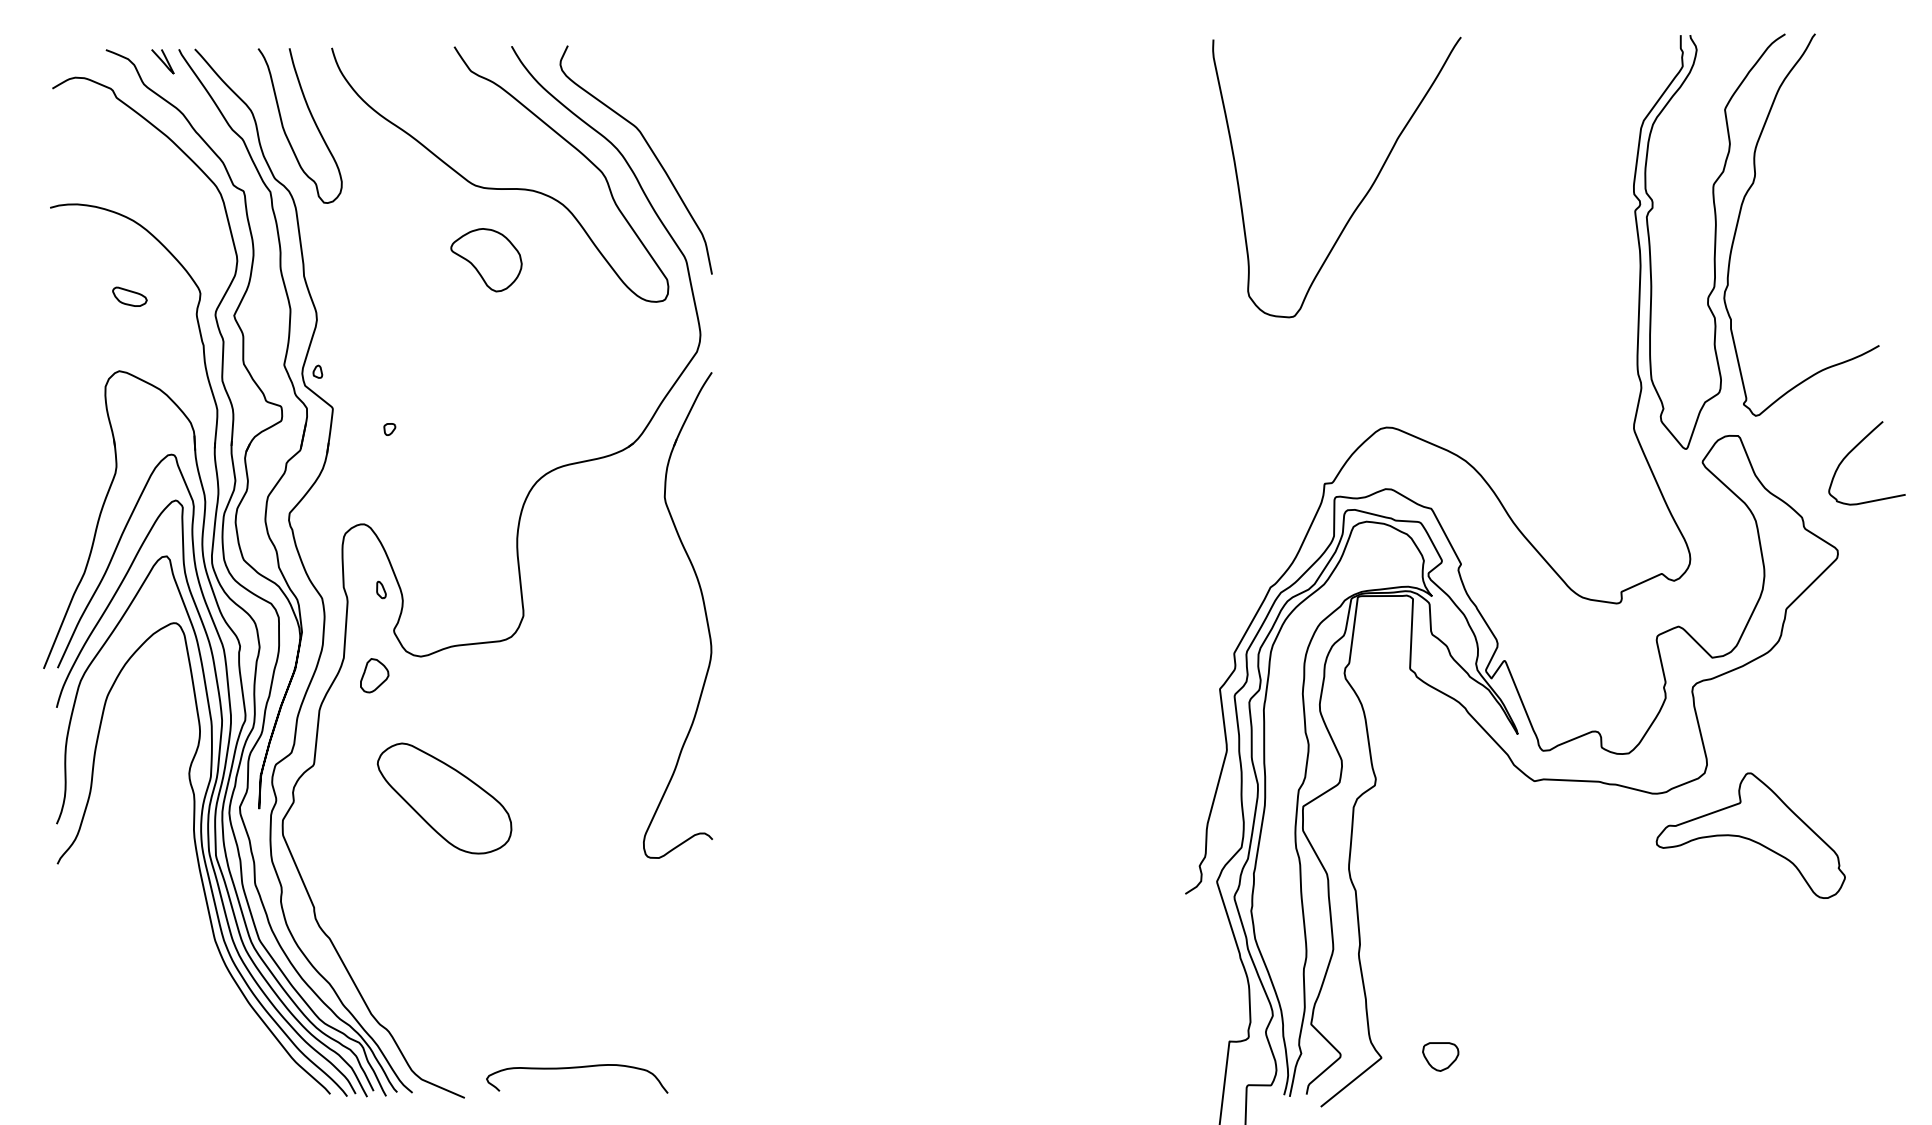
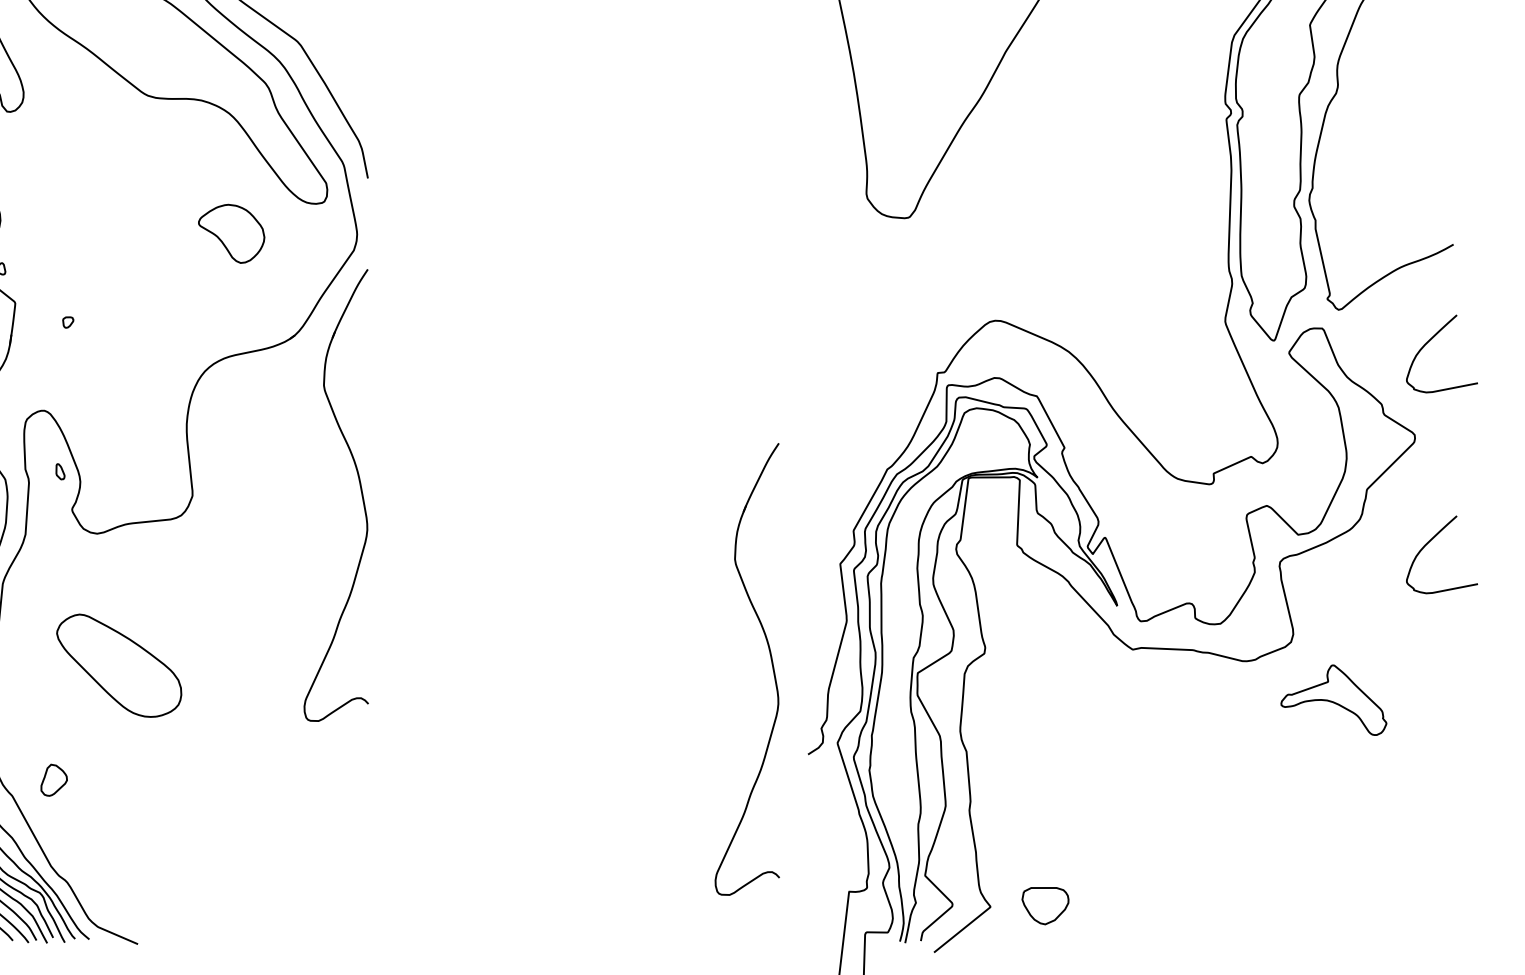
part: (486, 260) -> (231, 234), moved
curve: (1853, 666) -> (1429, 542), added
part: (374, 675) -> (54, 780), moved
part: (1146, 799) -> (771, 666), added
part: (1750, 835) -> (1333, 700), size x0.6
part: (1440, 1056) -> (1045, 905), size x1.4
curve: (577, 1068) -> (242, 916), removed

